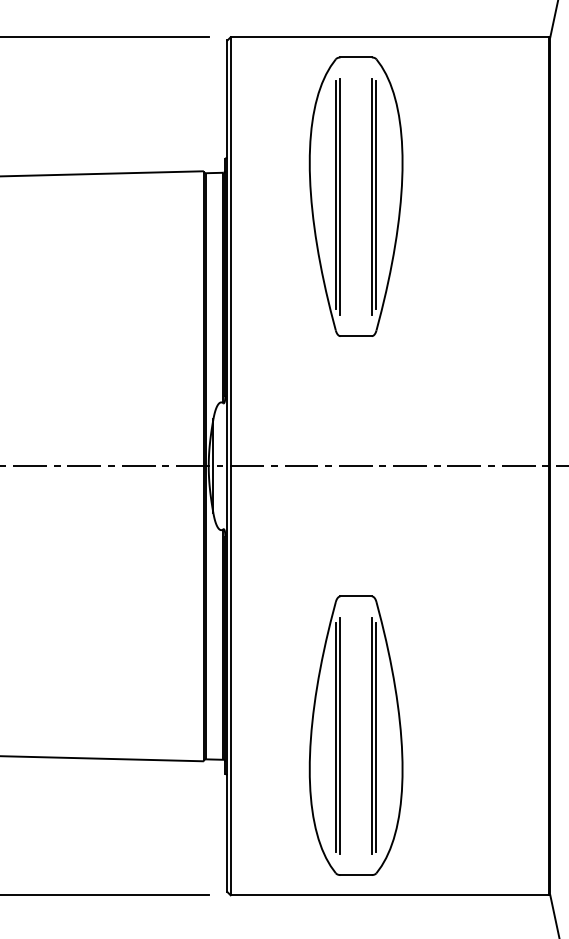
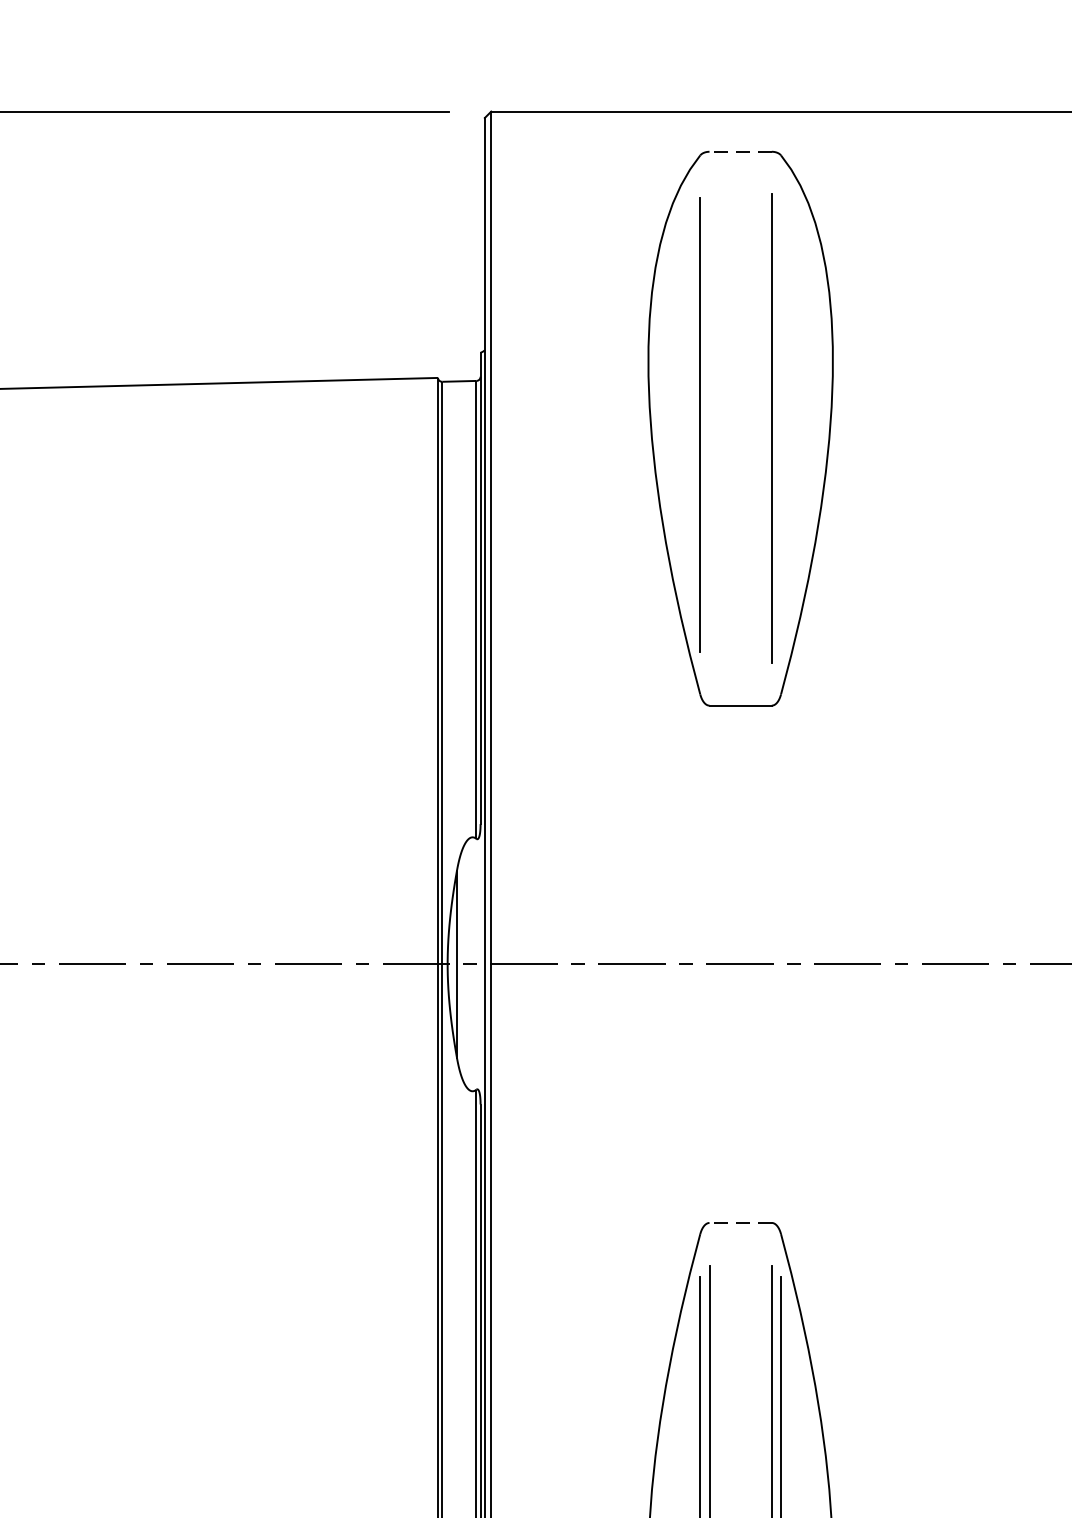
line: (356, 57) -> (741, 151), solid -> dashed
line: (376, 194) -> (781, 424), removed
line: (340, 196) -> (709, 428), removed
line: (356, 596) -> (741, 1223), solid -> dashed

